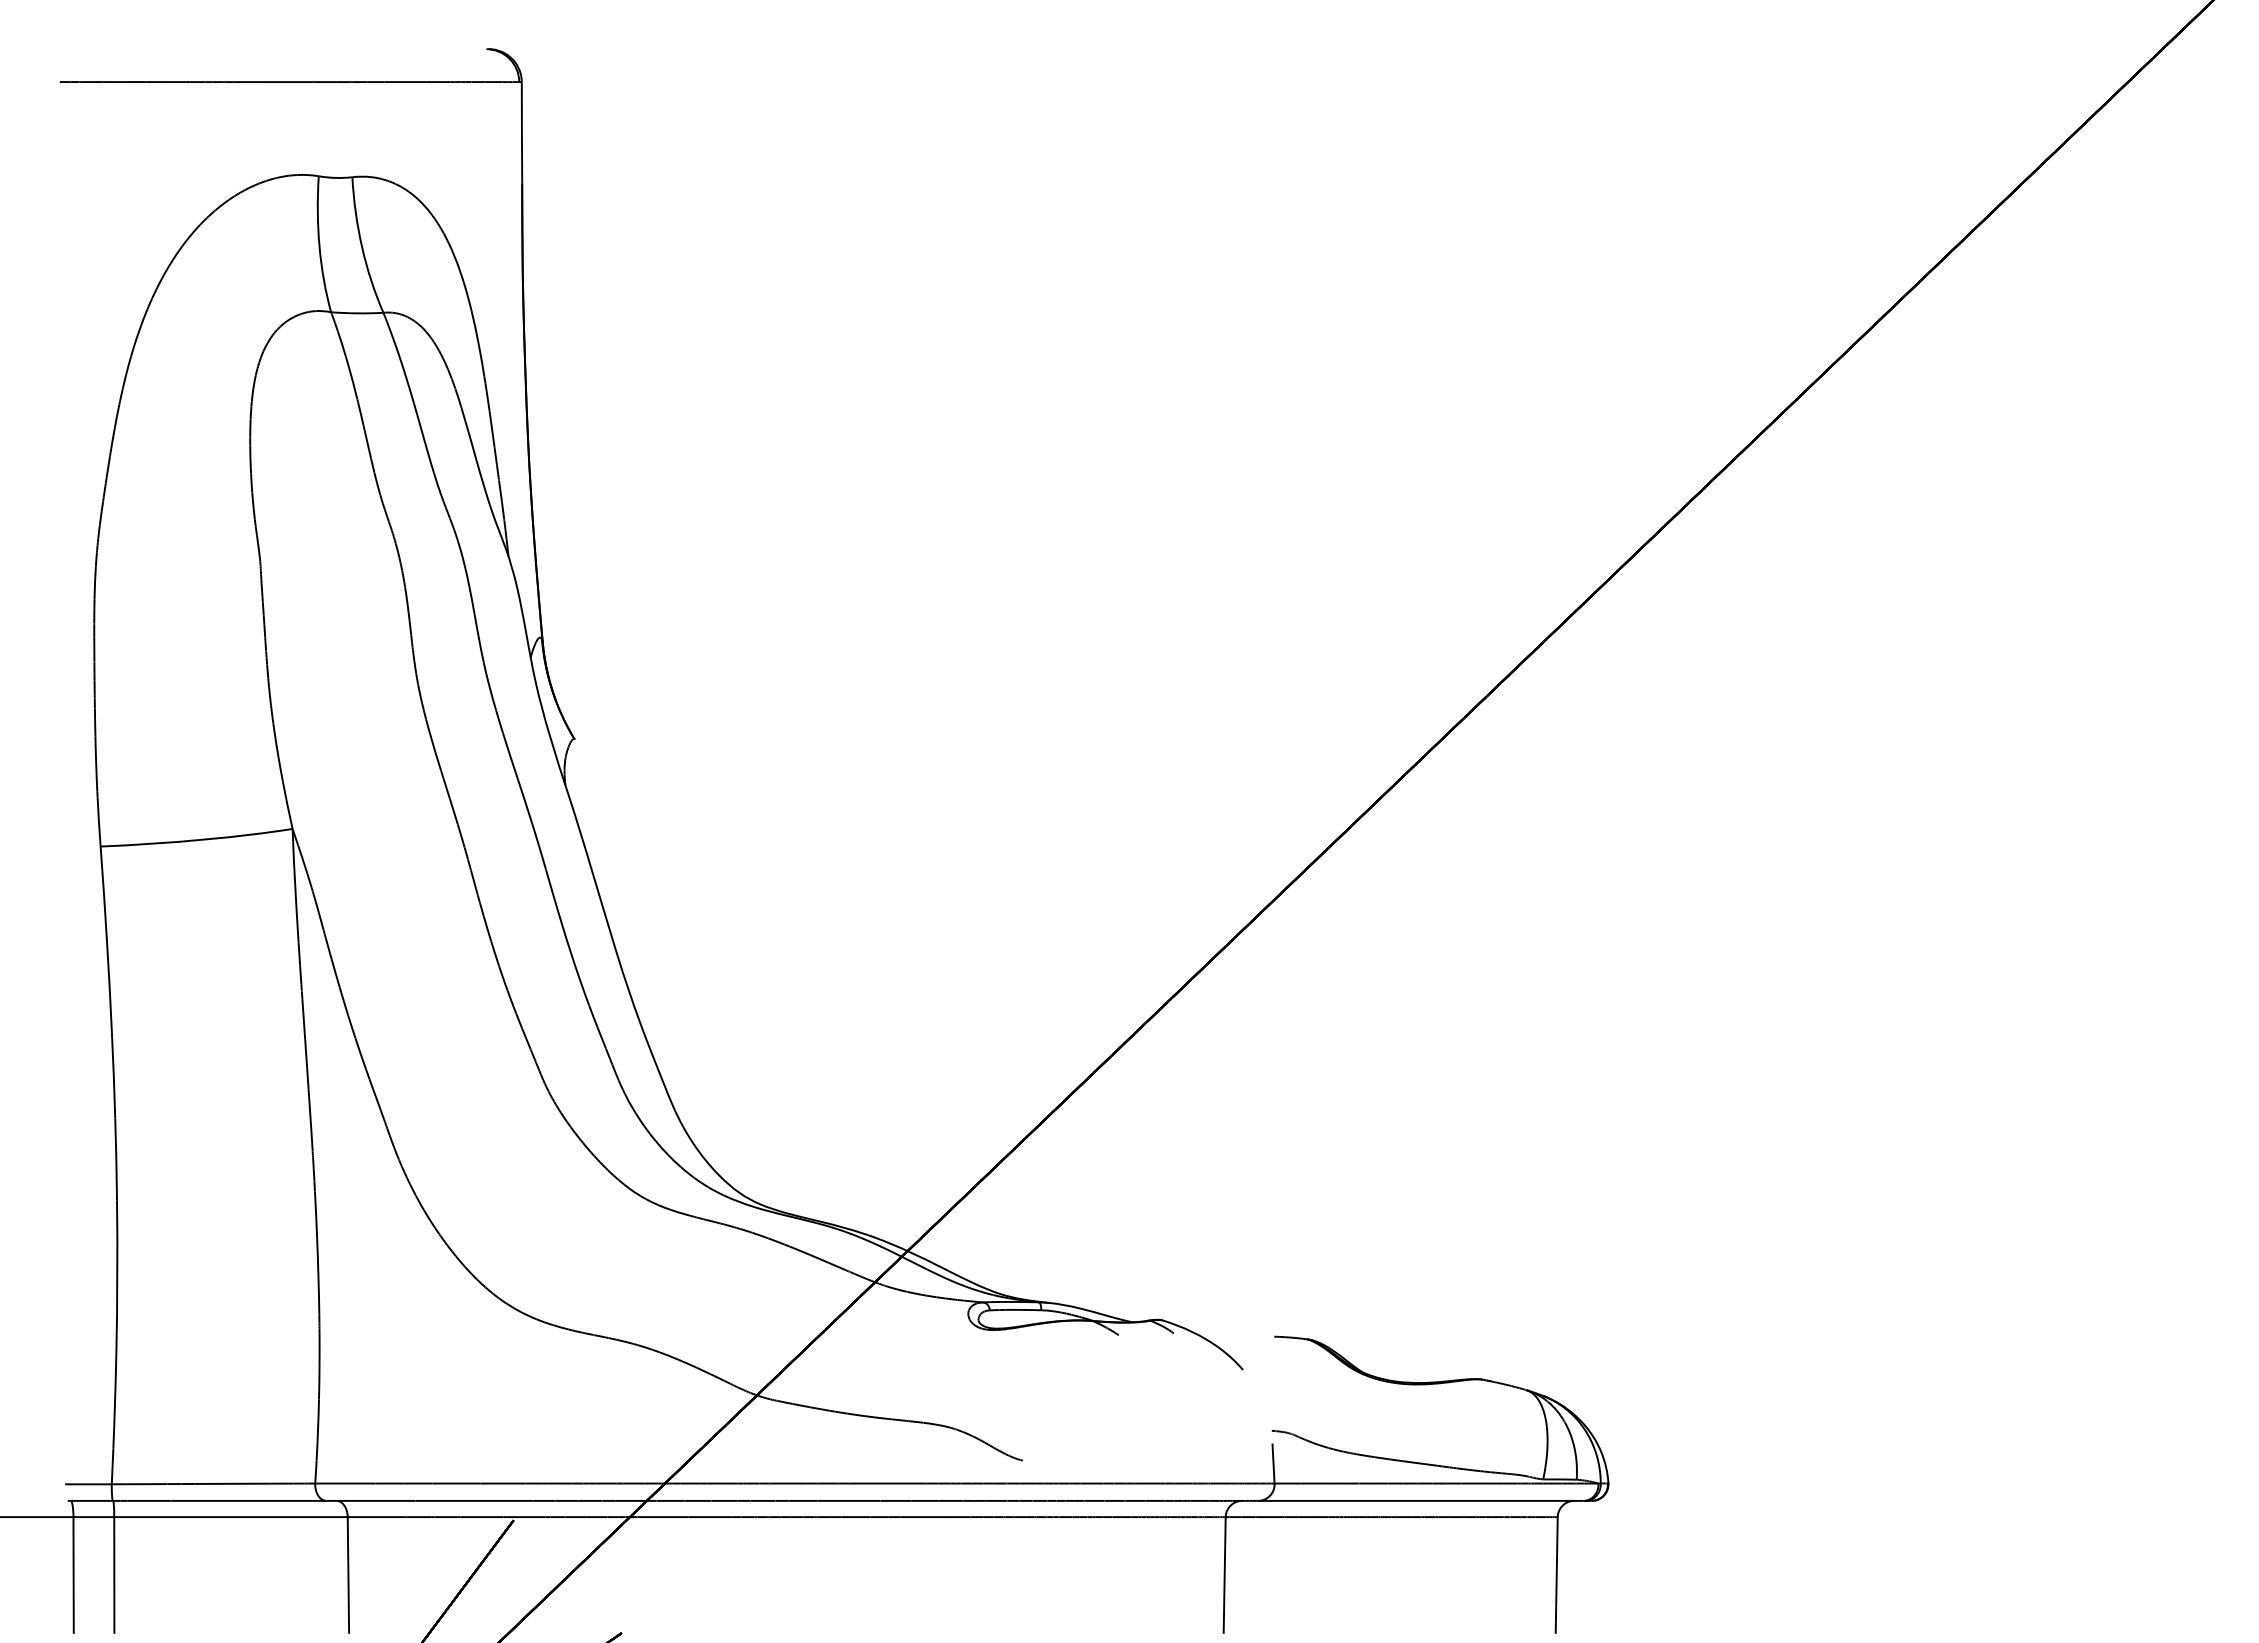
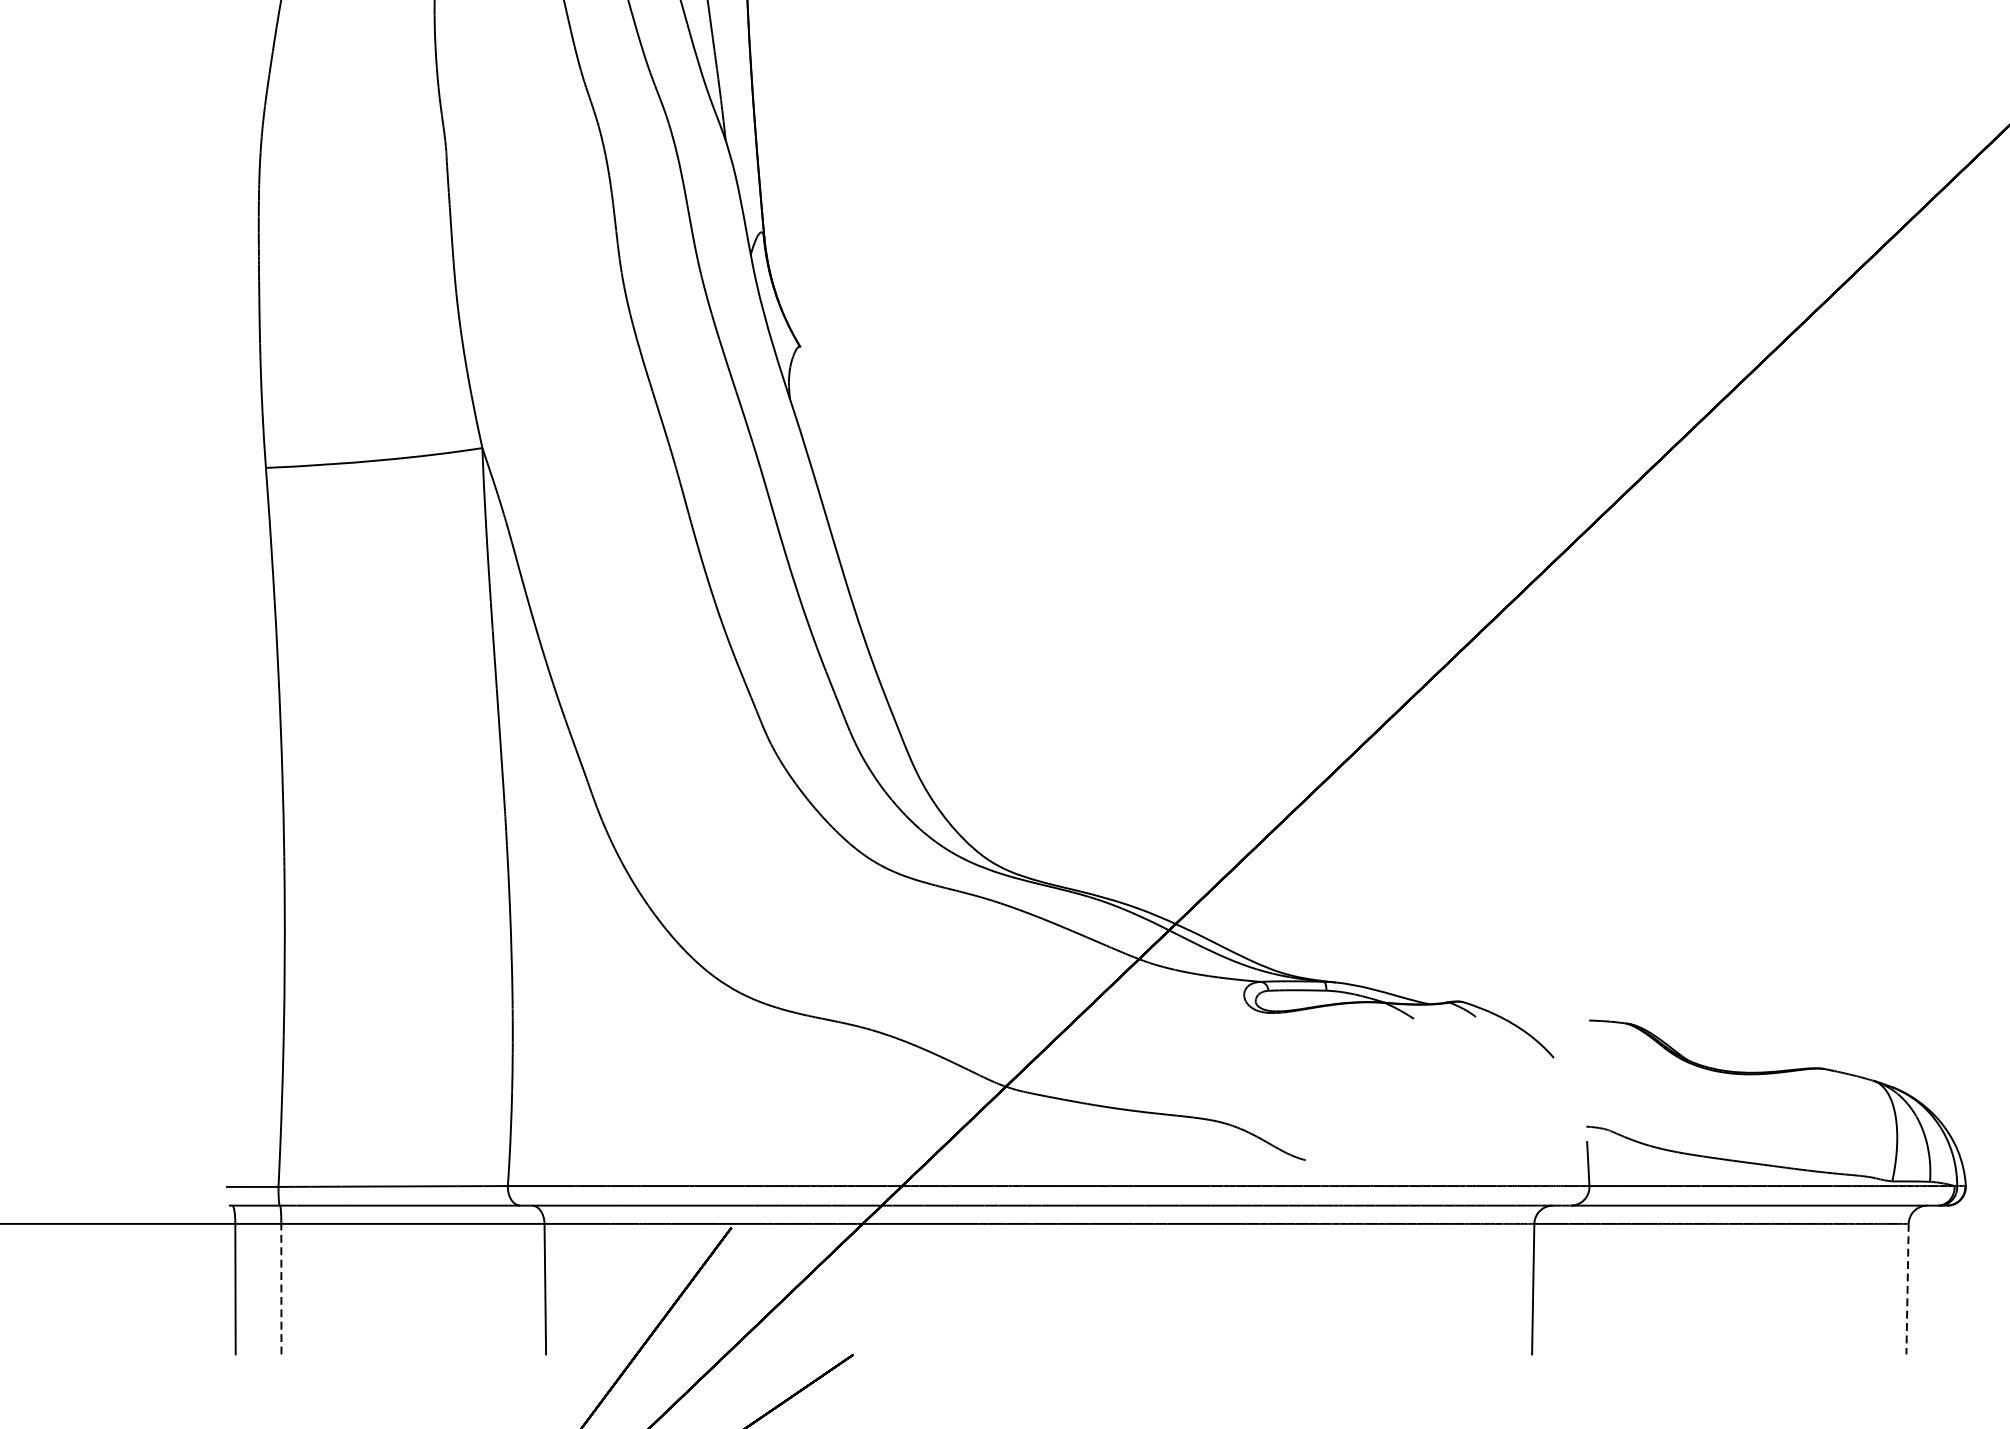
line: (114, 1575) -> (281, 1289), solid -> dashed
line: (1556, 1575) -> (1907, 1289), solid -> dashed

